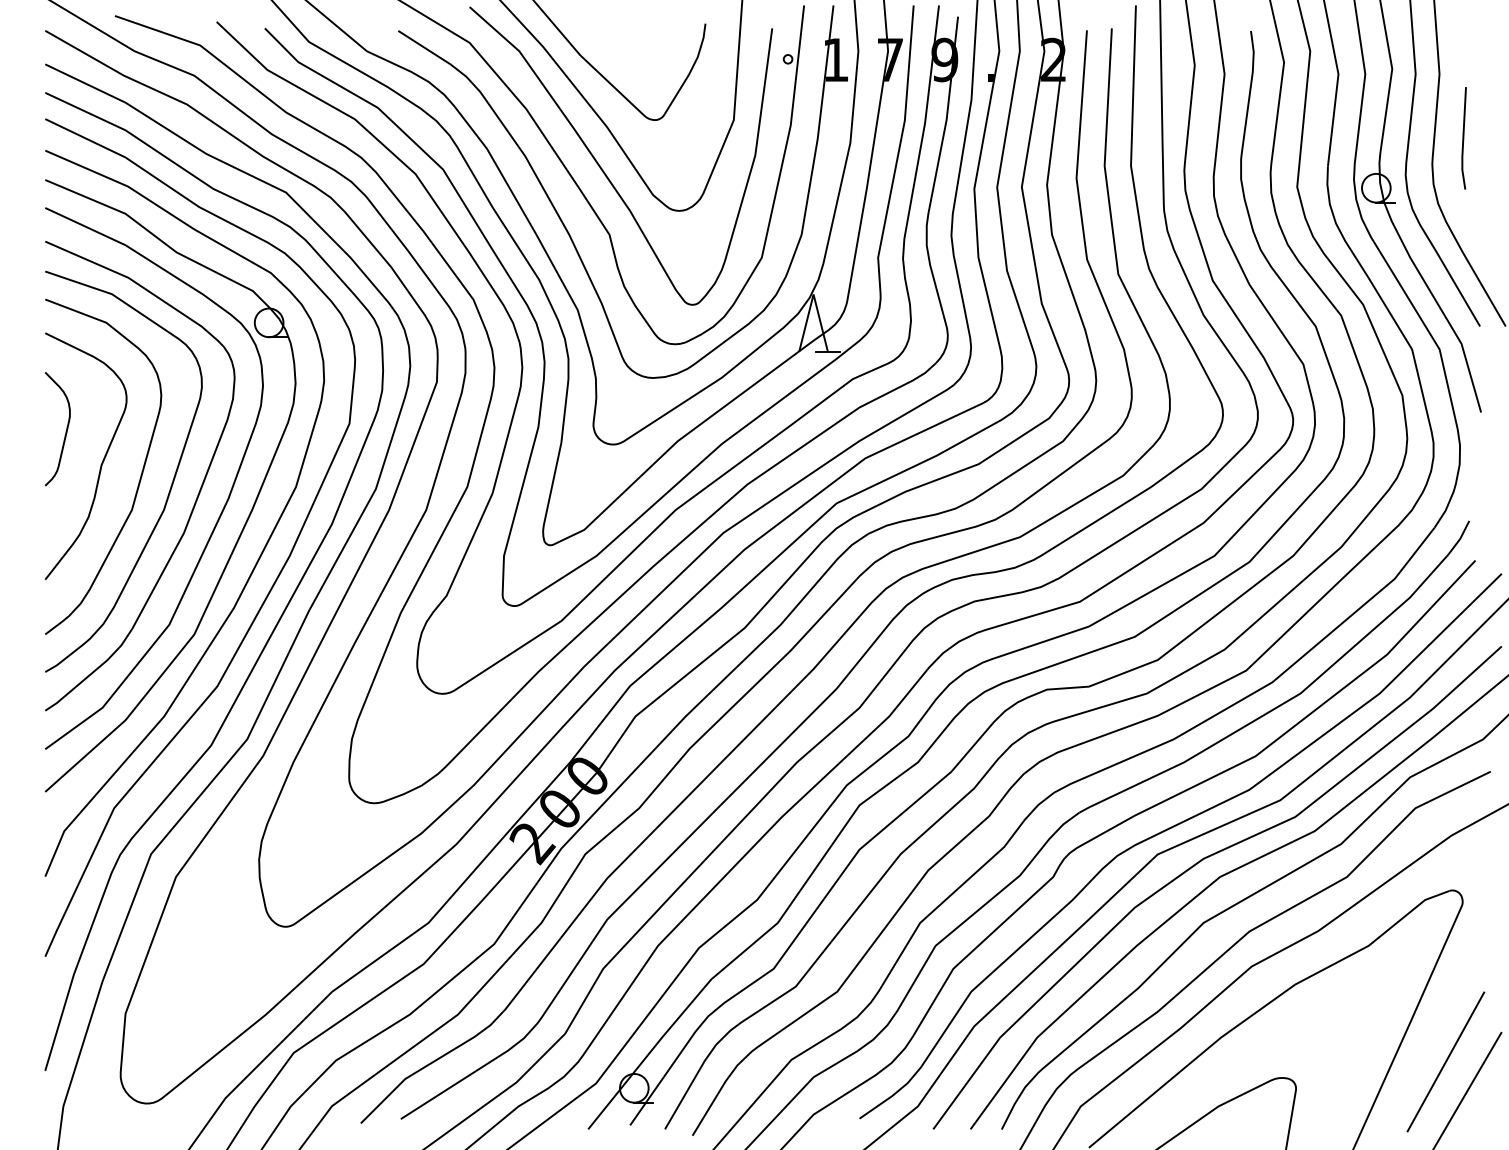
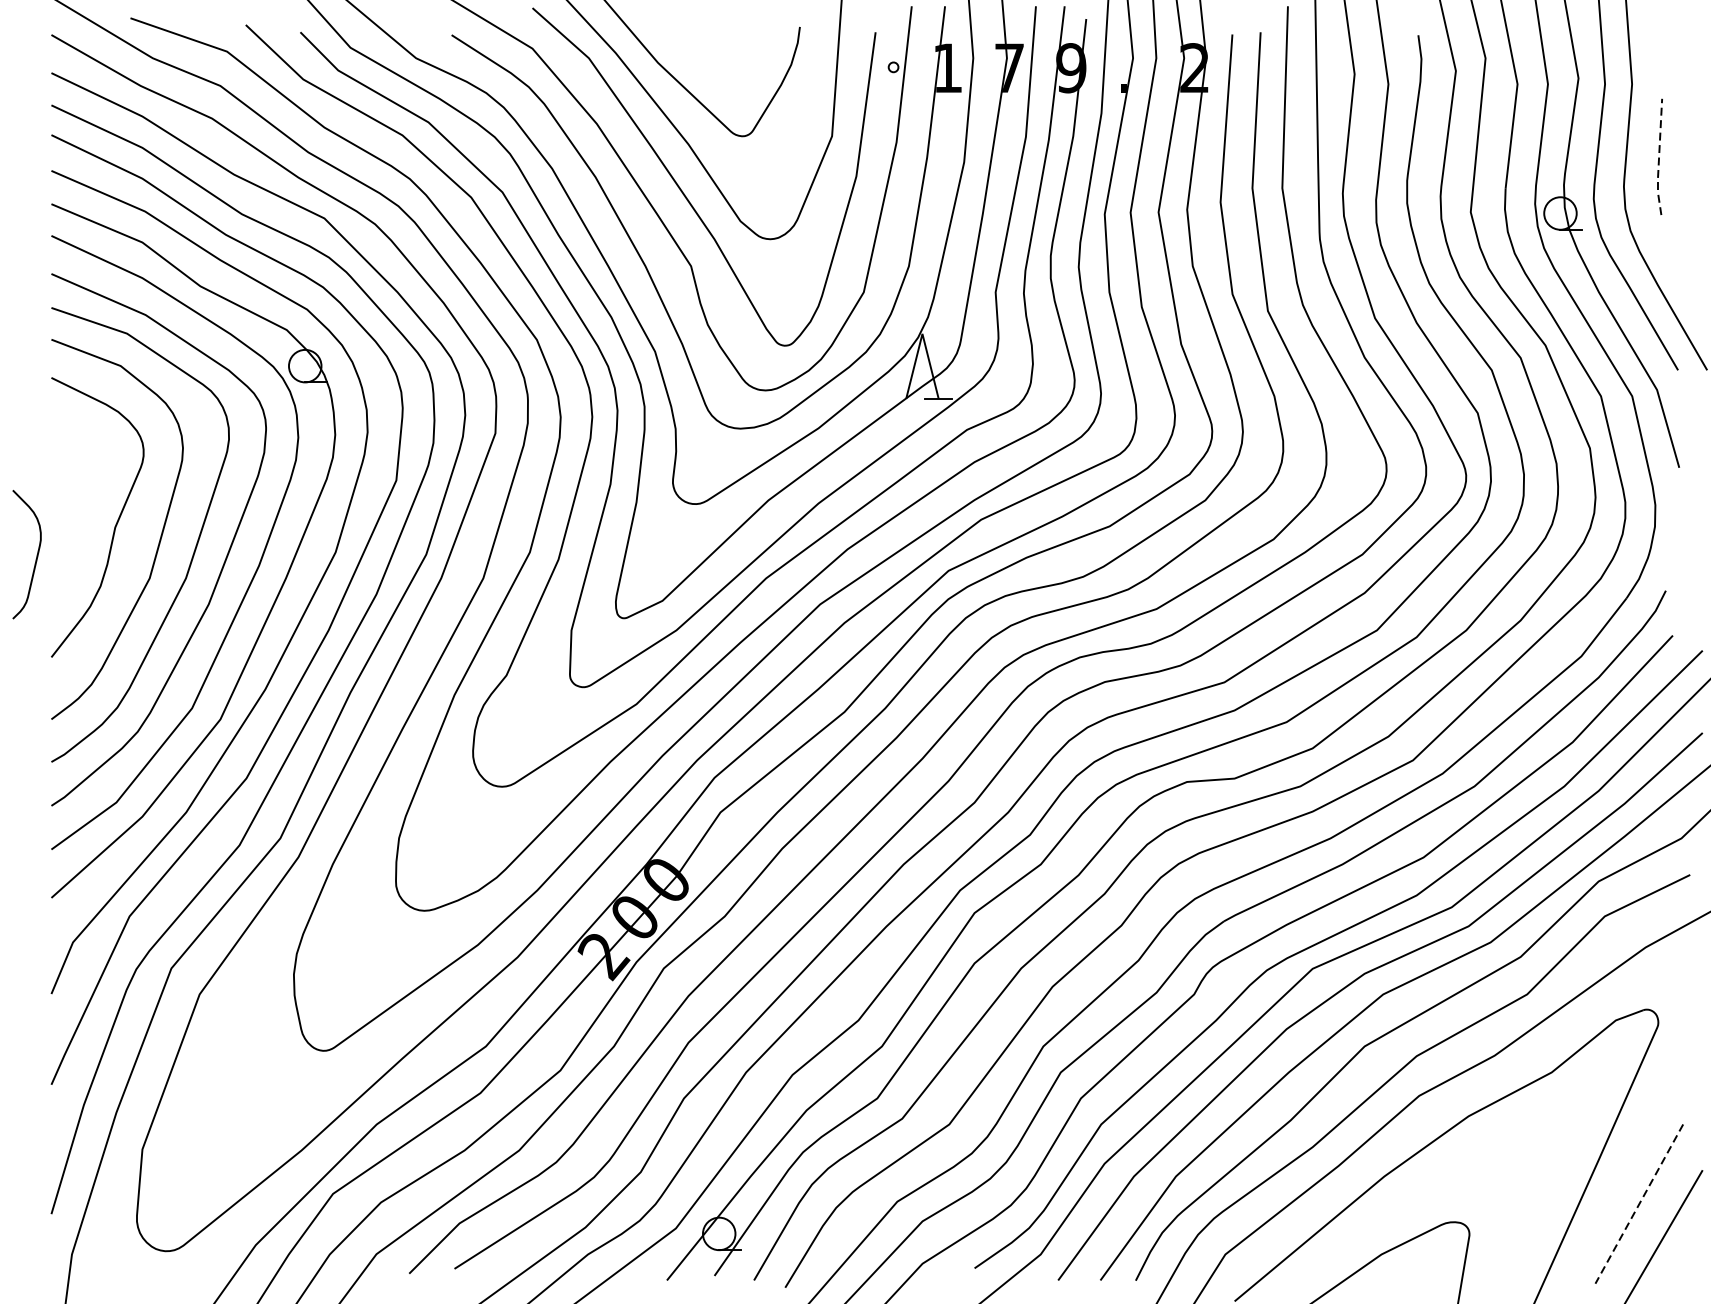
line: (1463, 139) -> (1659, 158), solid -> dashed
curve: (65, 431) -> (35, 557), moved
line: (1445, 1062) -> (1638, 1204), solid -> dashed

